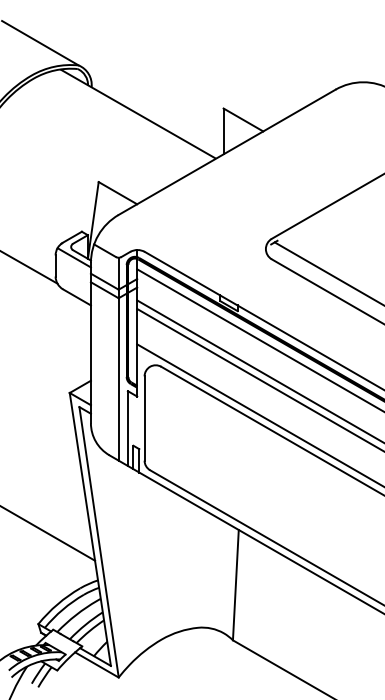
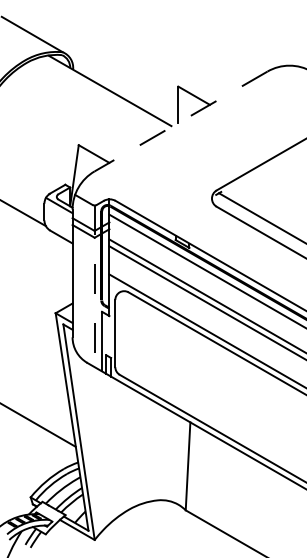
line: (226, 152) -> (180, 121), solid -> dashed
line: (118, 359) -> (94, 286), solid -> dashed

